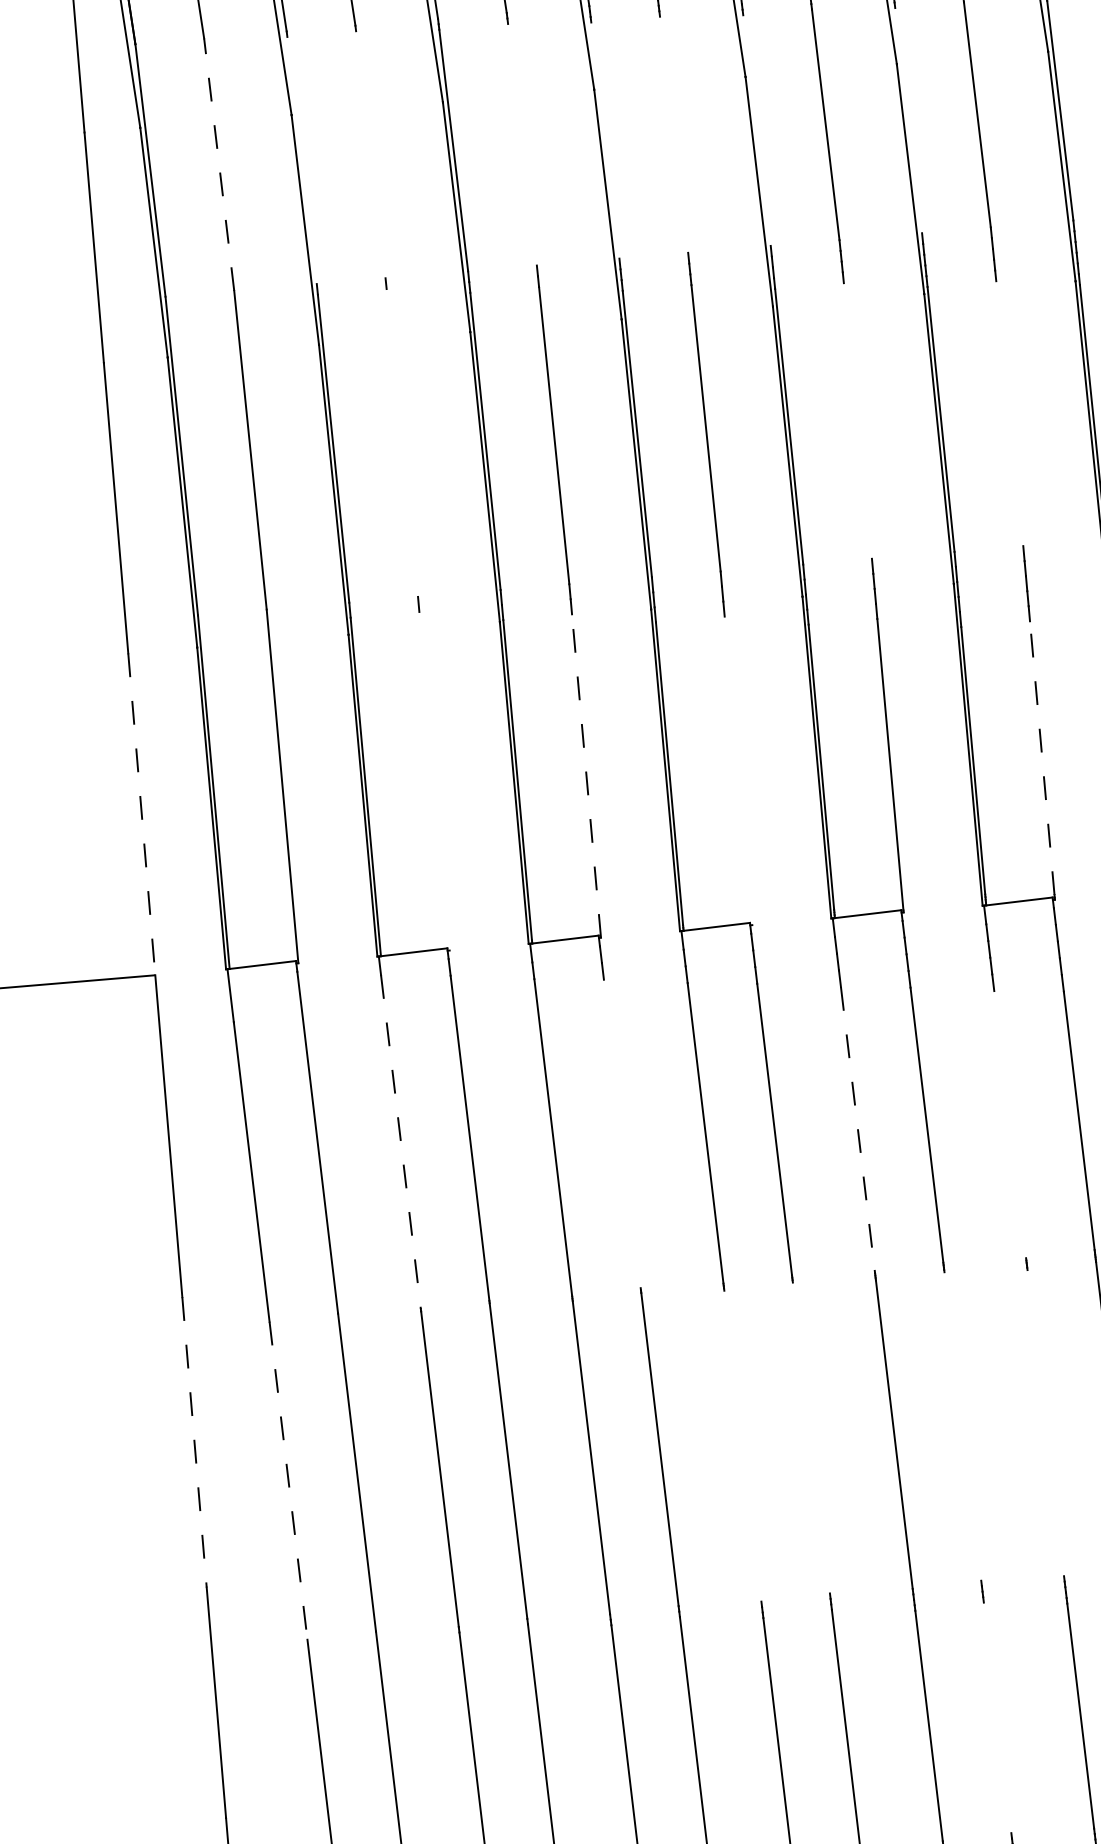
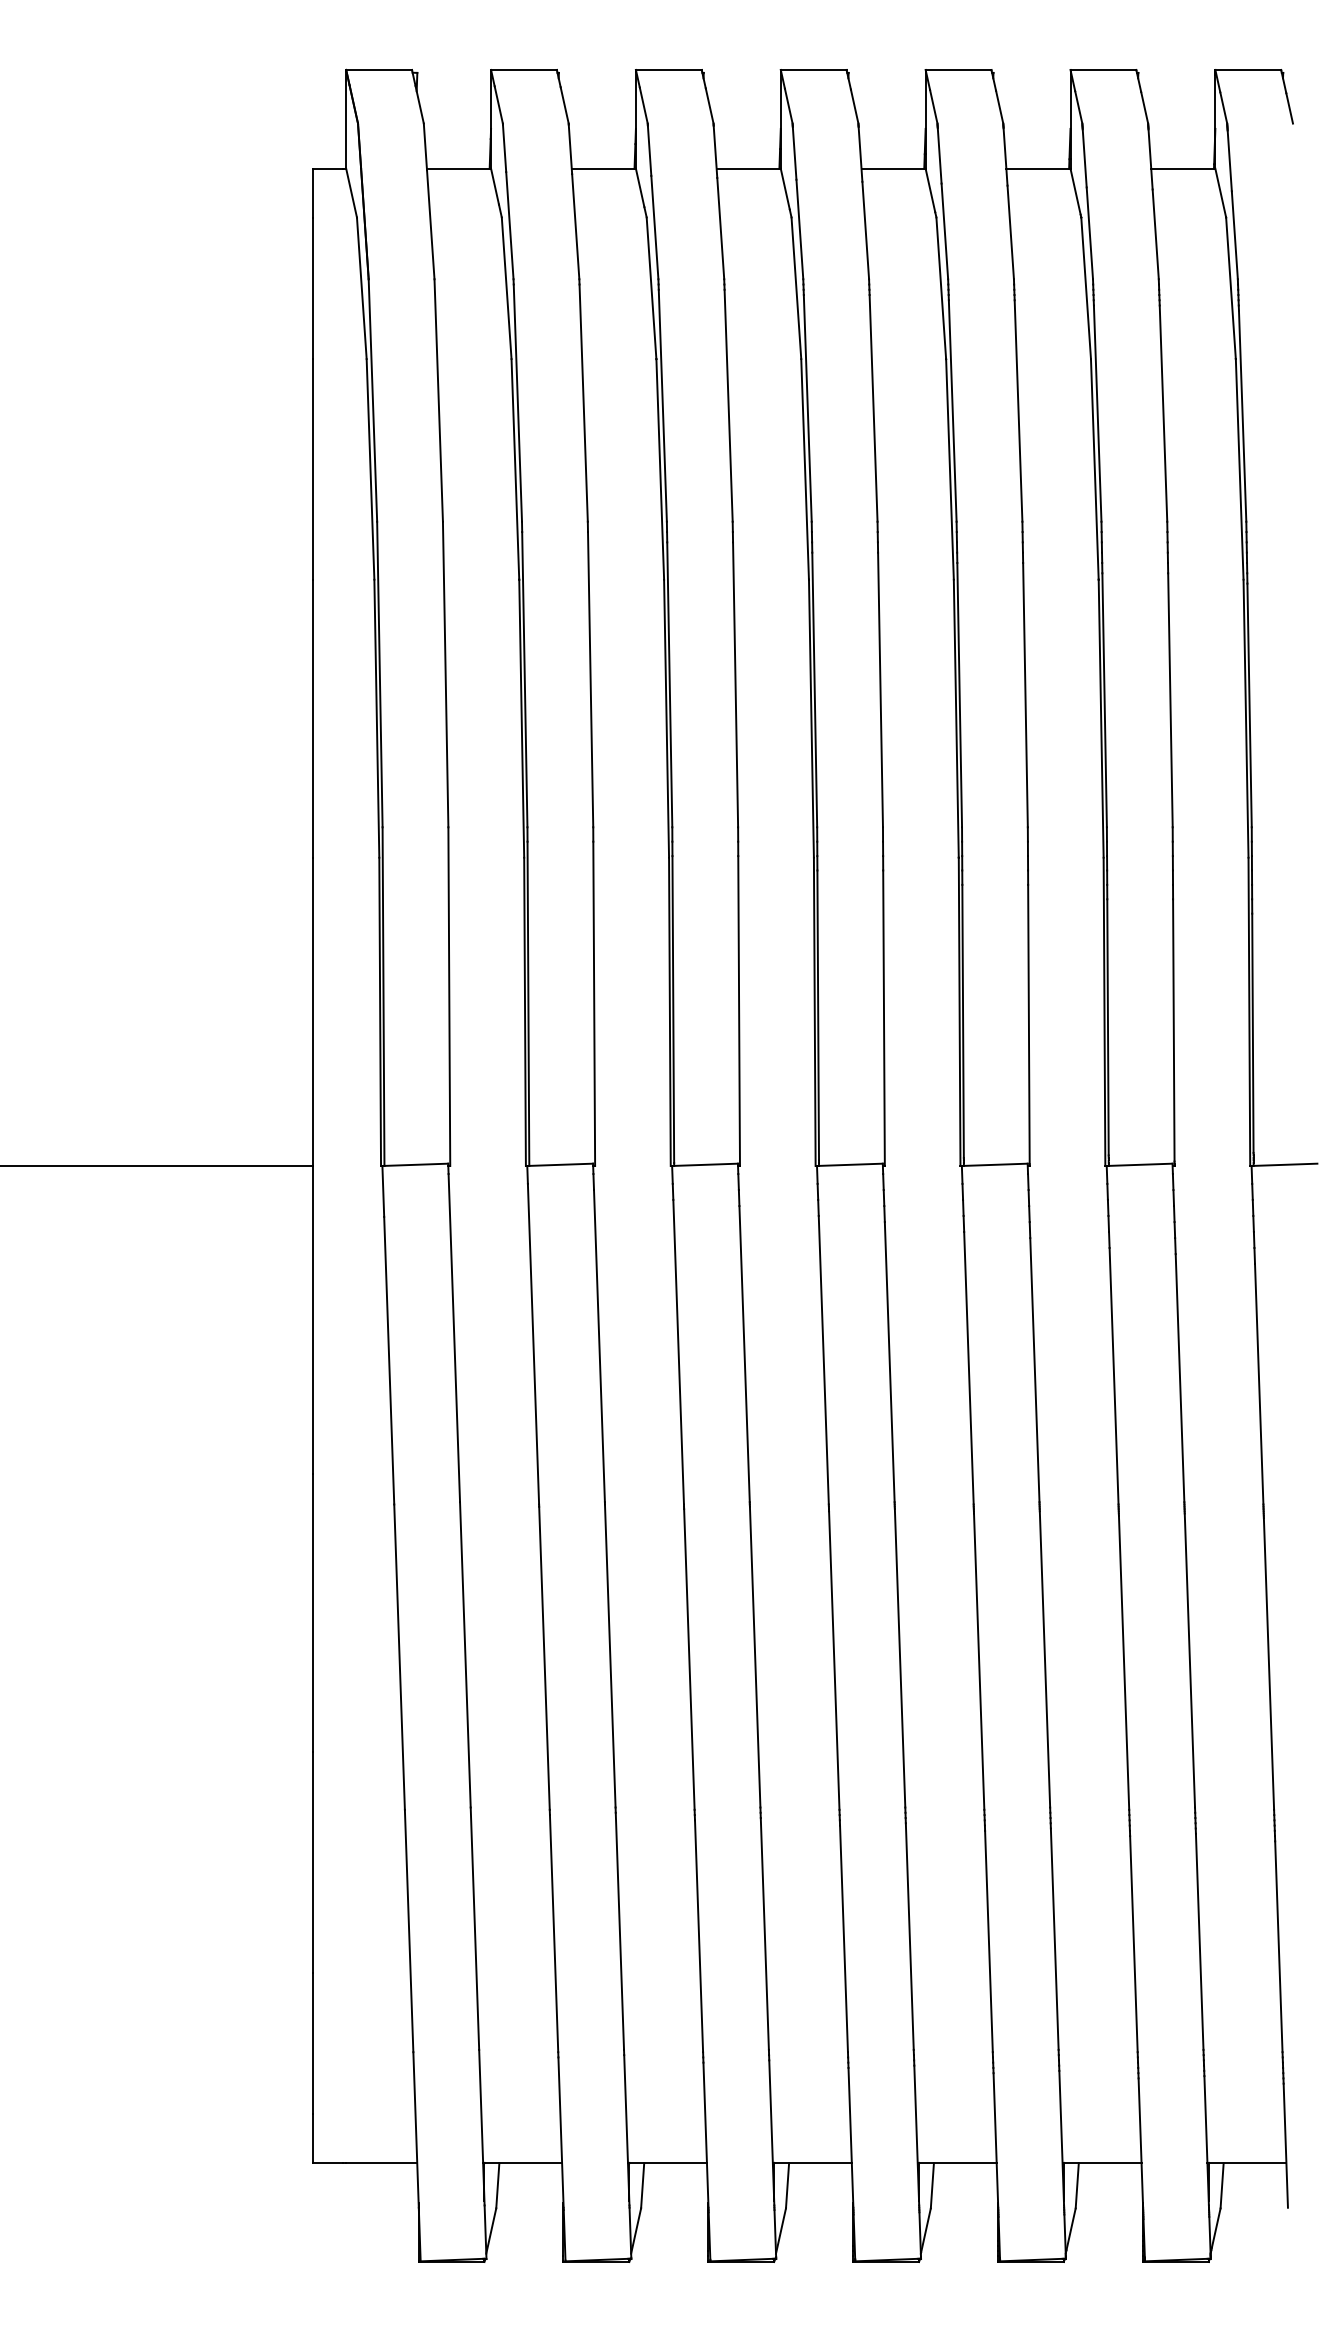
line: (908, 120) -> (1097, 413), added
line: (756, 130) -> (952, 410), added
line: (674, 134) -> (873, 408), added
line: (605, 140) -> (807, 408), added
line: (522, 144) -> (728, 405), added
line: (370, 154) -> (583, 402), added
line: (301, 159) -> (517, 402), added
line: (218, 164) -> (438, 400), dashed -> solid
line: (1009, 413) -> (1170, 700), added
line: (857, 420) -> (1025, 694), added
line: (402, 442) -> (590, 679), added
line: (1041, 757) -> (1173, 1029), dashed -> solid
line: (737, 770) -> (883, 1017), added
line: (586, 776) -> (739, 1011), dashed -> solid
line: (434, 780) -> (594, 1003), added
line: (142, 814) -> (313, 1012), dashed -> solid
line: (1009, 1123) -> (1113, 1375), added
line: (857, 1129) -> (968, 1368), dashed -> solid
line: (622, 1134) -> (744, 1354), added
line: (400, 1142) -> (533, 1344), dashed -> solid
line: (1045, 1422) -> (1123, 1662), added
line: (962, 1426) -> (1044, 1659), added
line: (810, 1438) -> (899, 1658), added
line: (194, 1442) -> (313, 1613), dashed -> solid
line: (743, 1446) -> (834, 1660), added
line: (288, 1481) -> (399, 1657), dashed -> solid
line: (997, 1717) -> (1054, 1938), added

